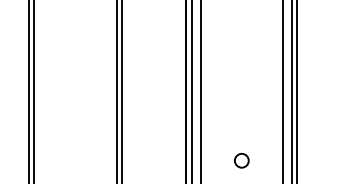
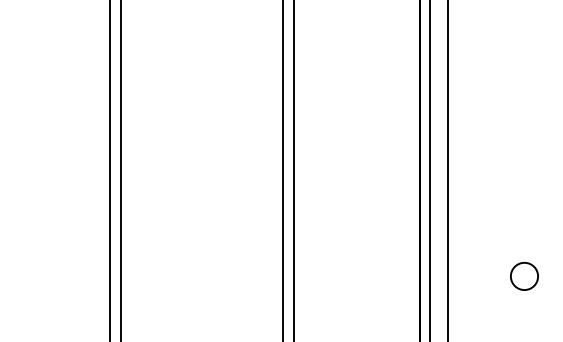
circle: (241, 160) -> (523, 275), moved

